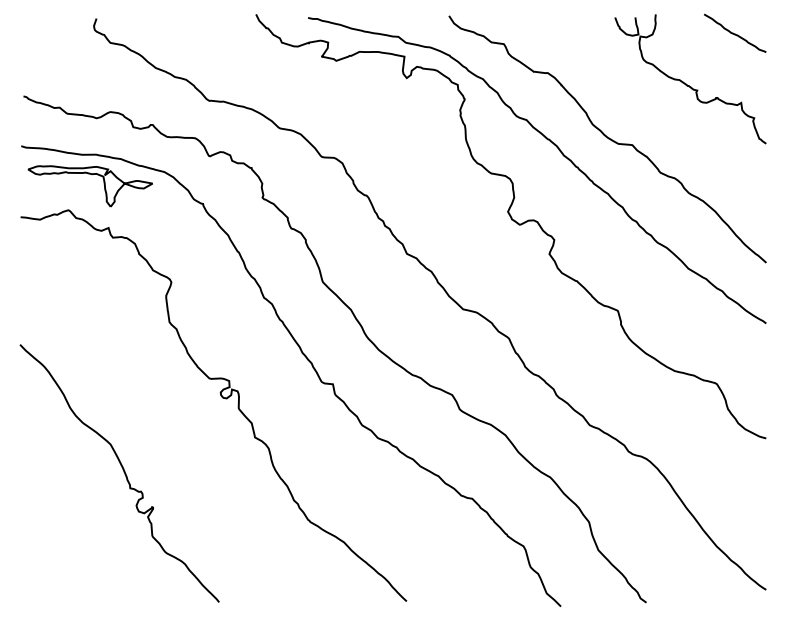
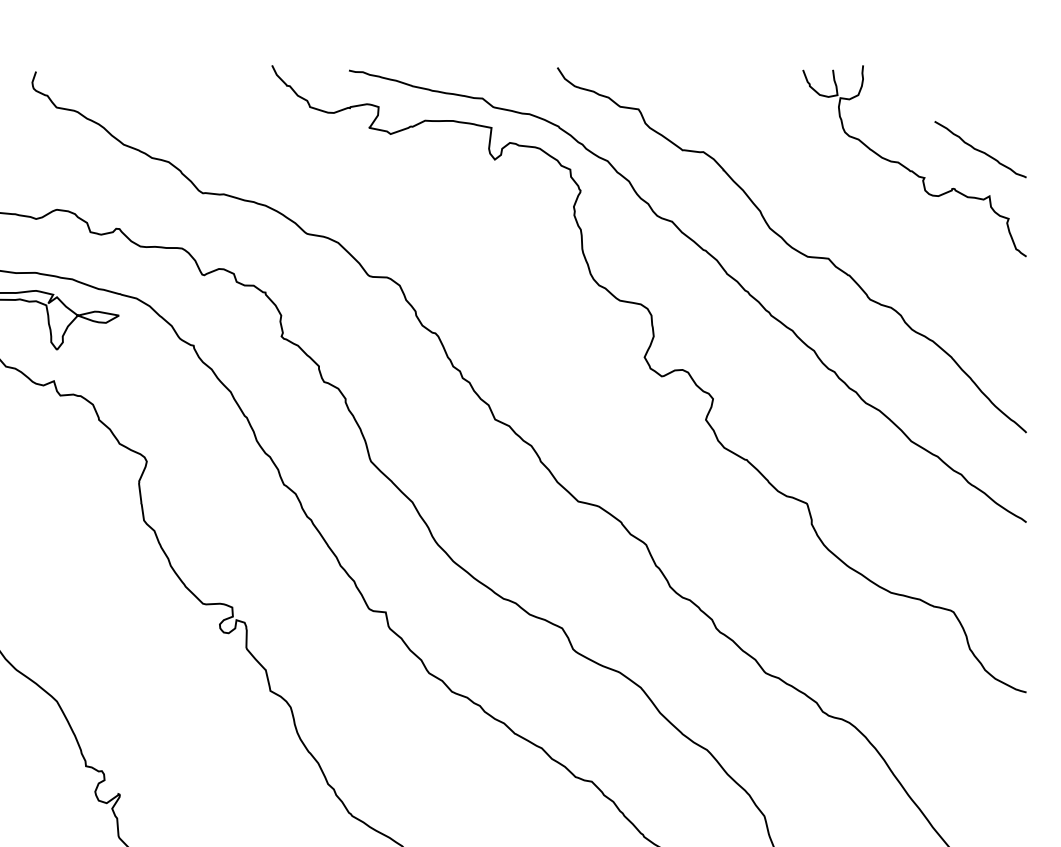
curve: (735, 33) -> (981, 149), moved

